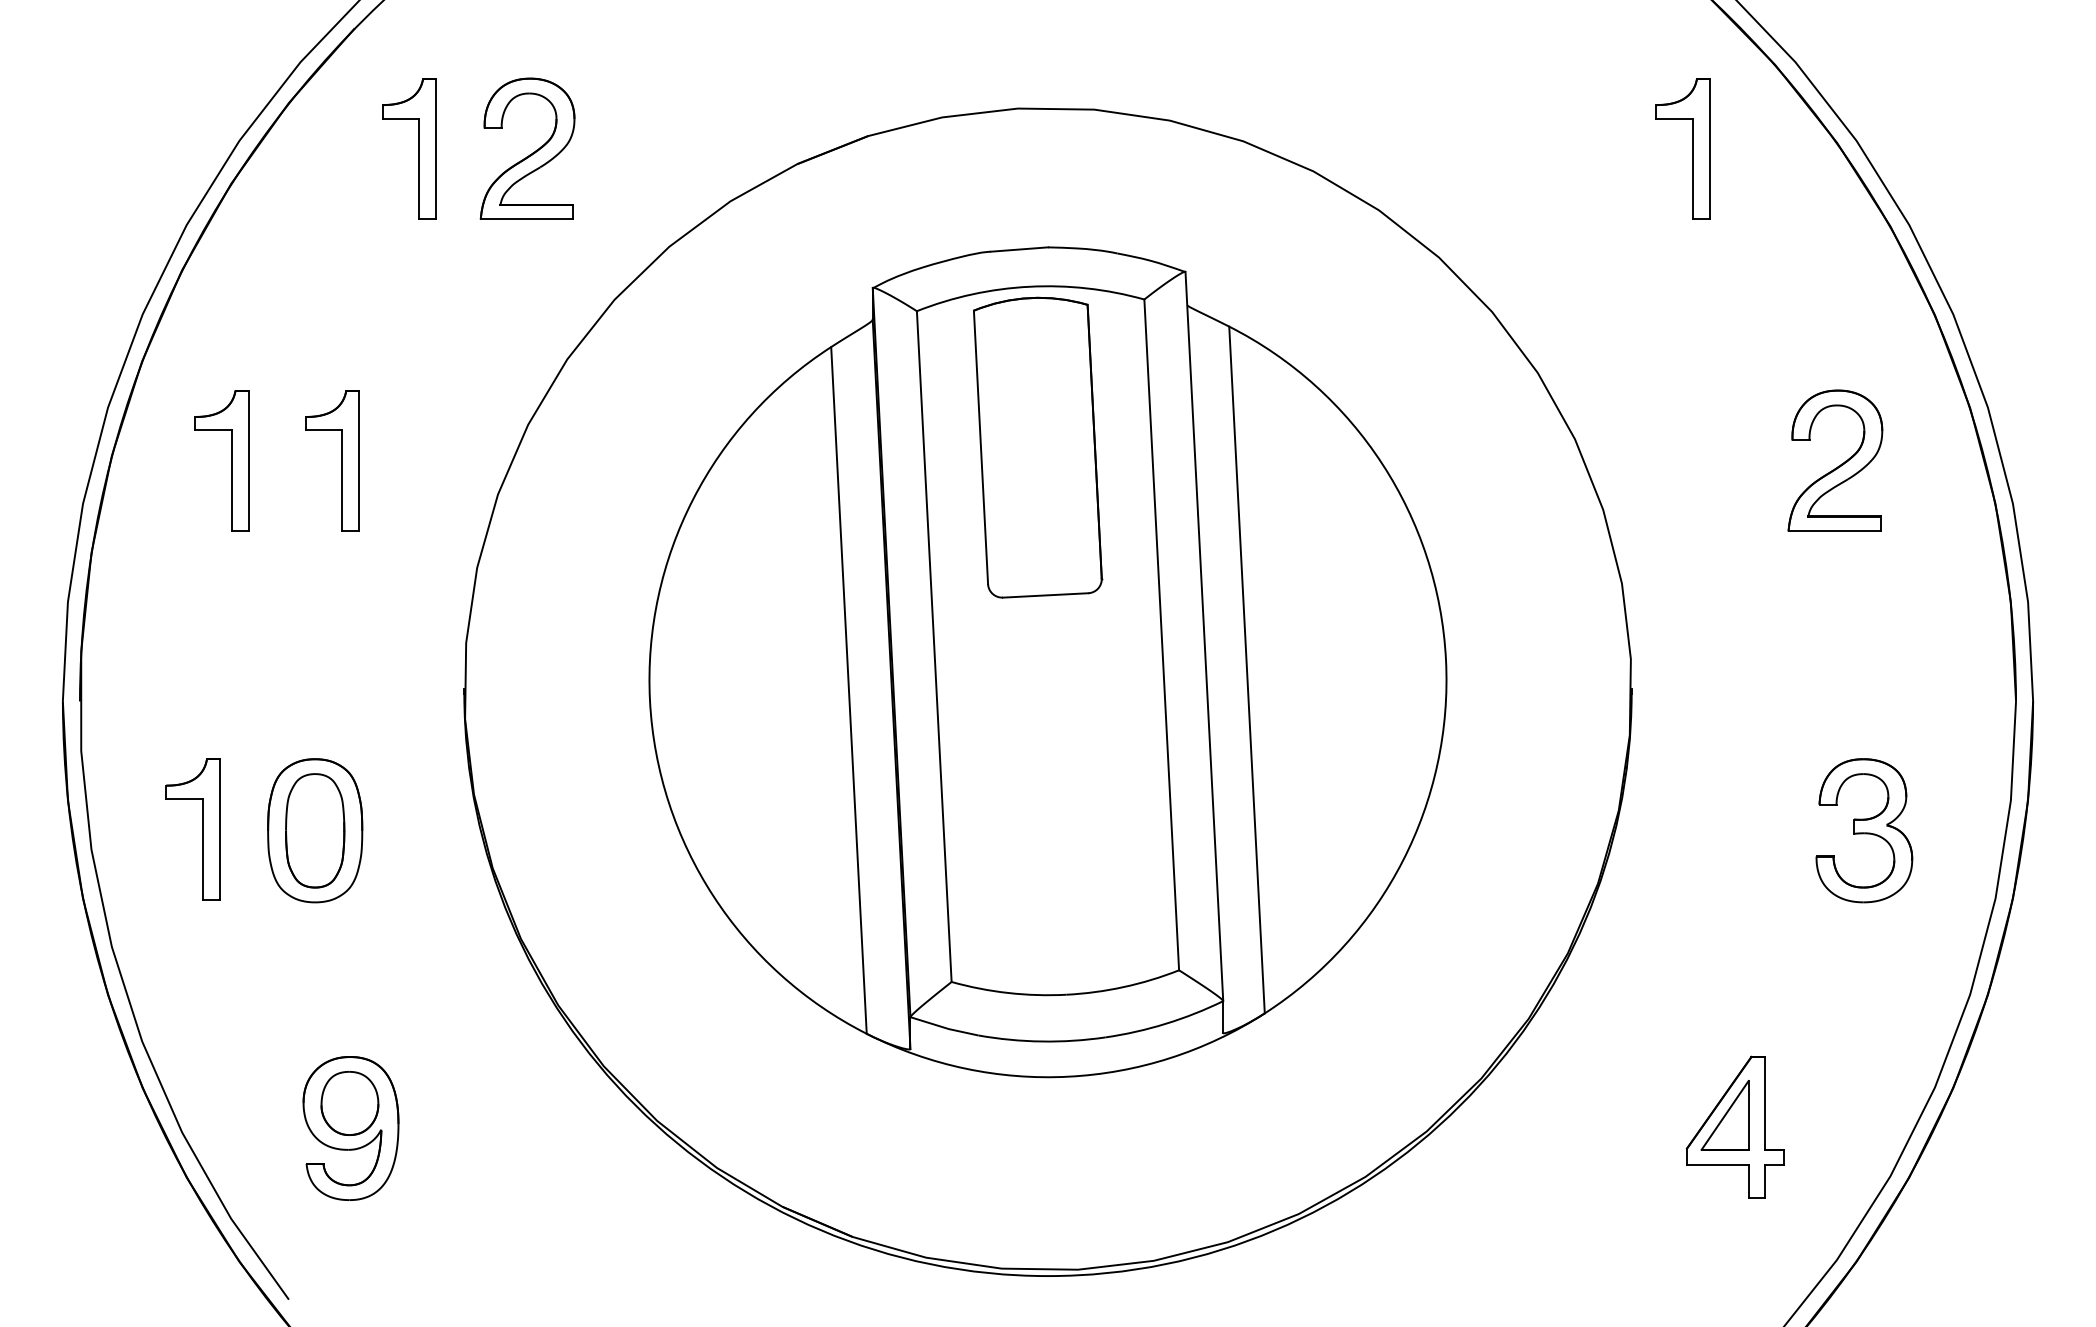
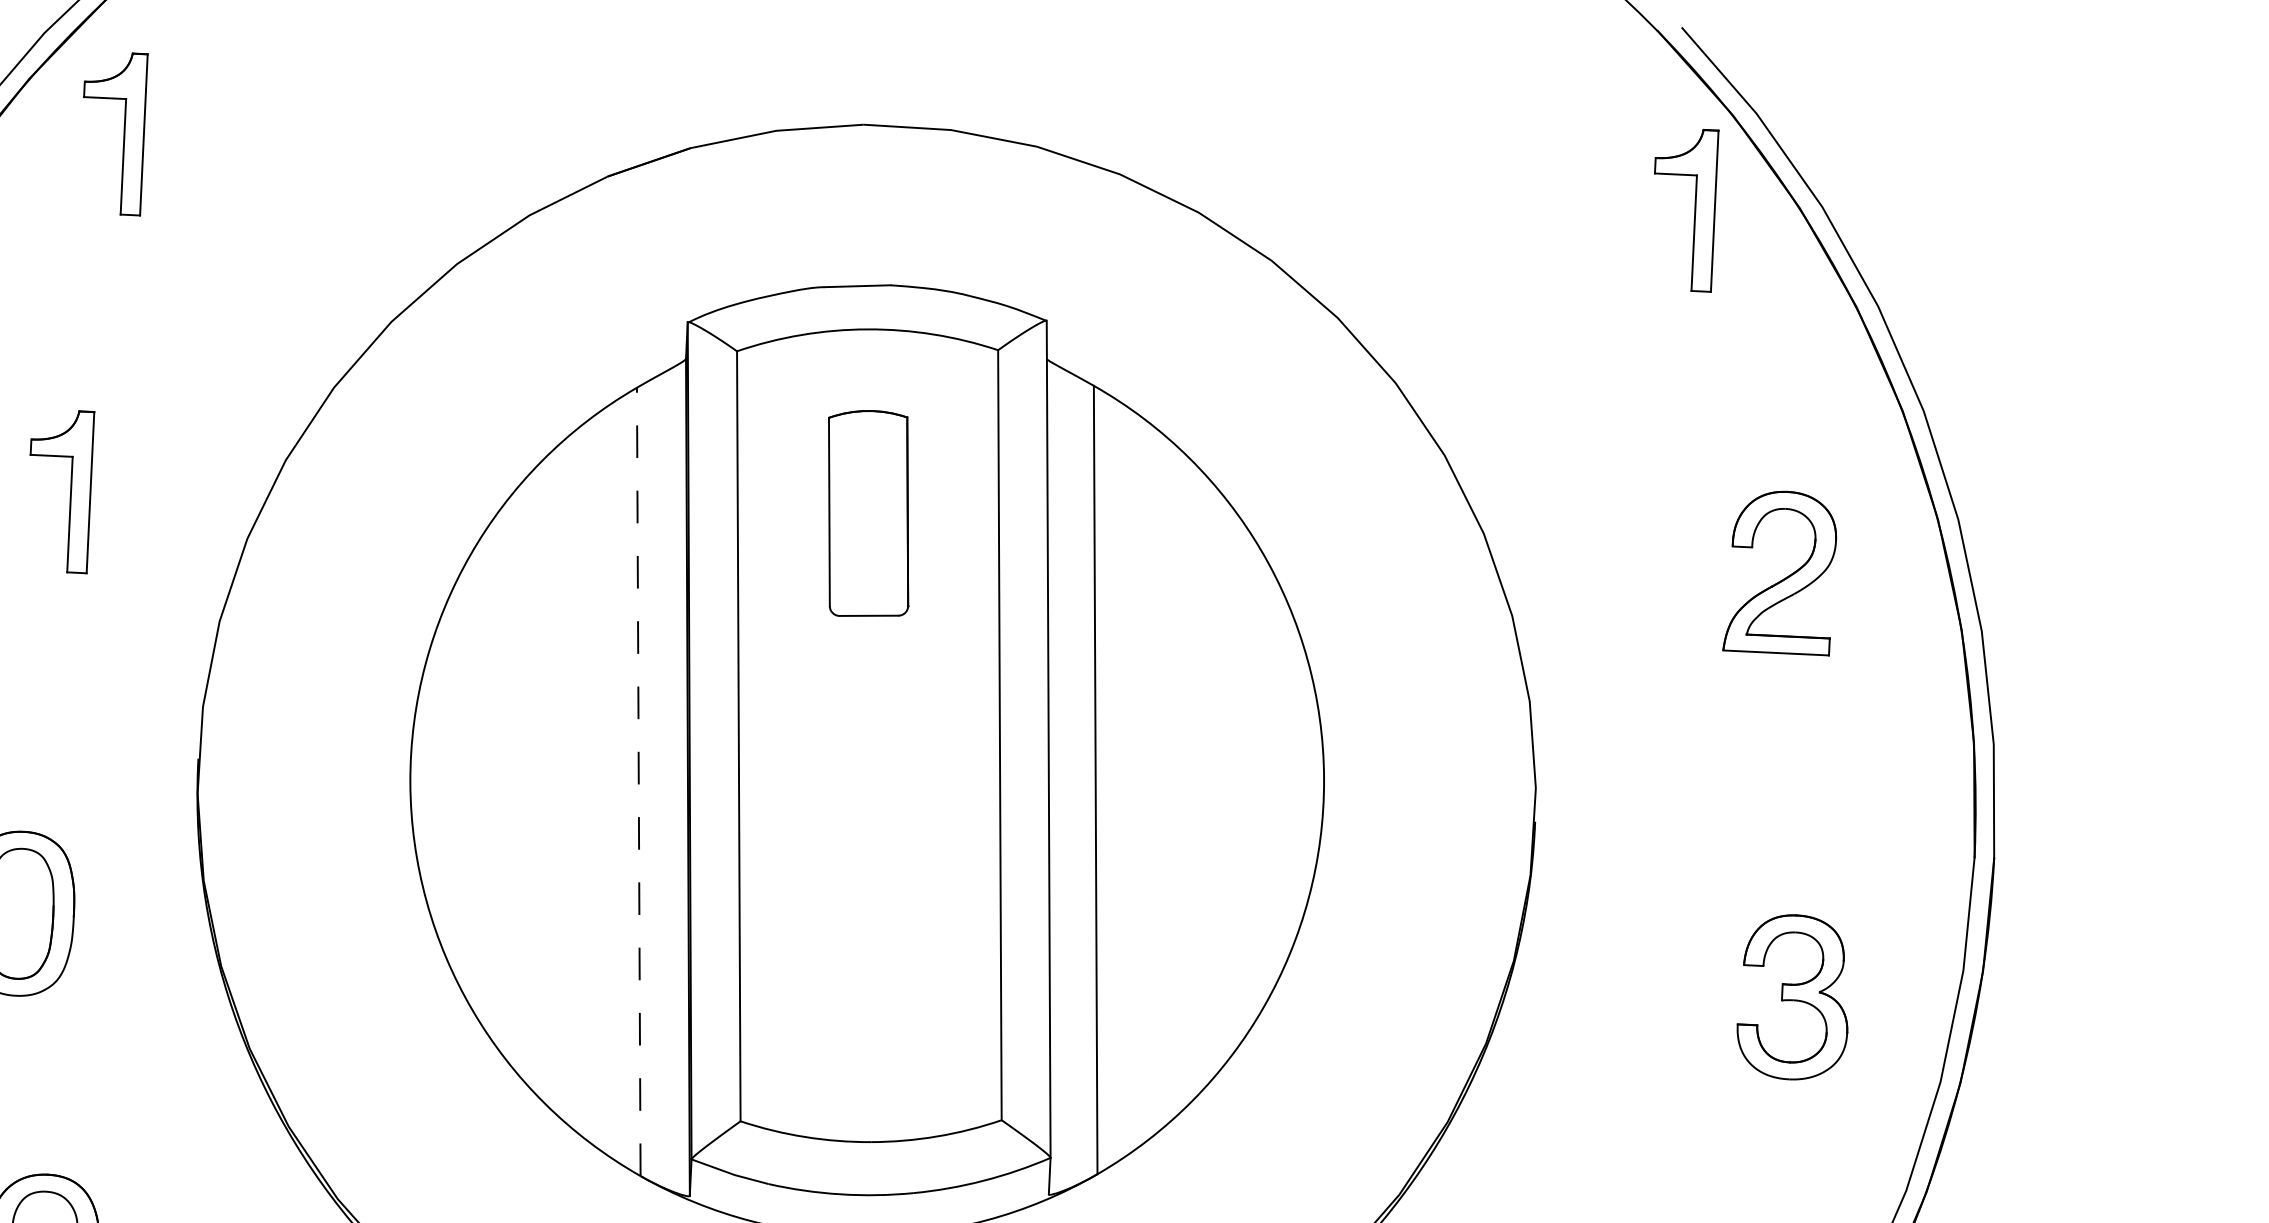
part: (418, 148) -> (123, 133), moved
part: (1692, 148) -> (1694, 209), moved
part: (529, 154) -> (301, 150), removed
part: (1038, 447) -> (868, 513), size x0.6
line: (848, 690) -> (638, 781), solid -> dashed

